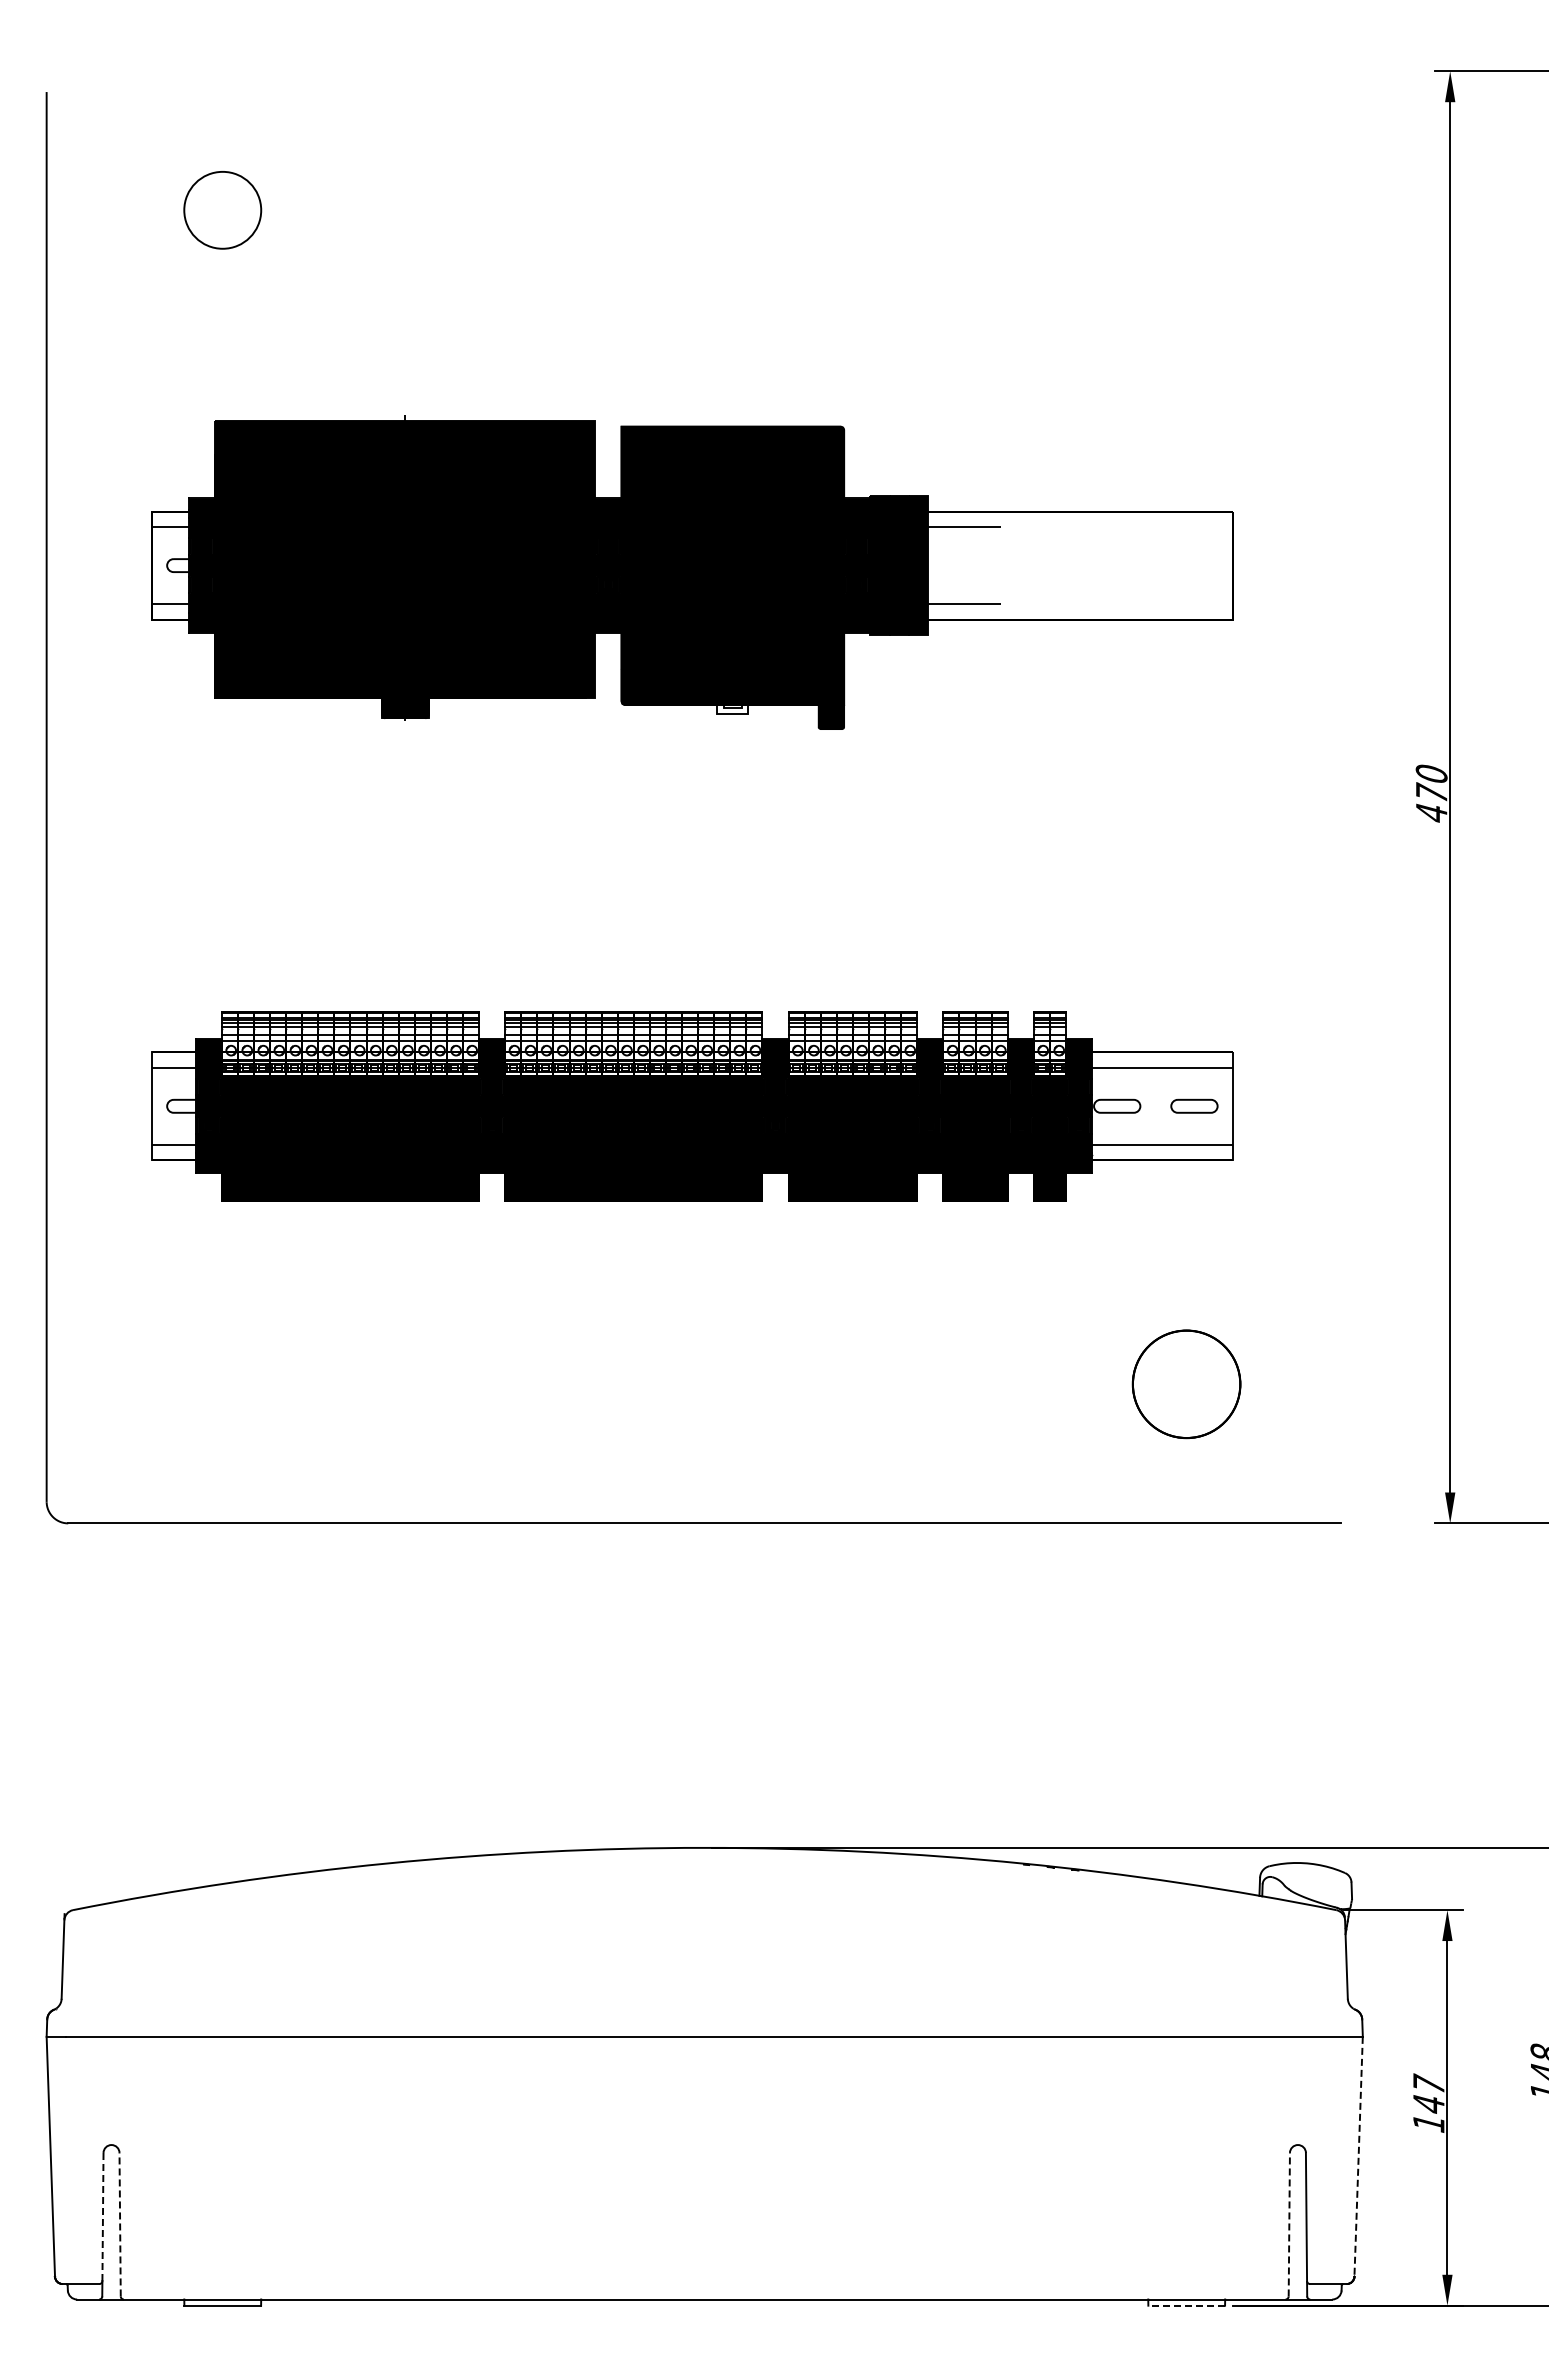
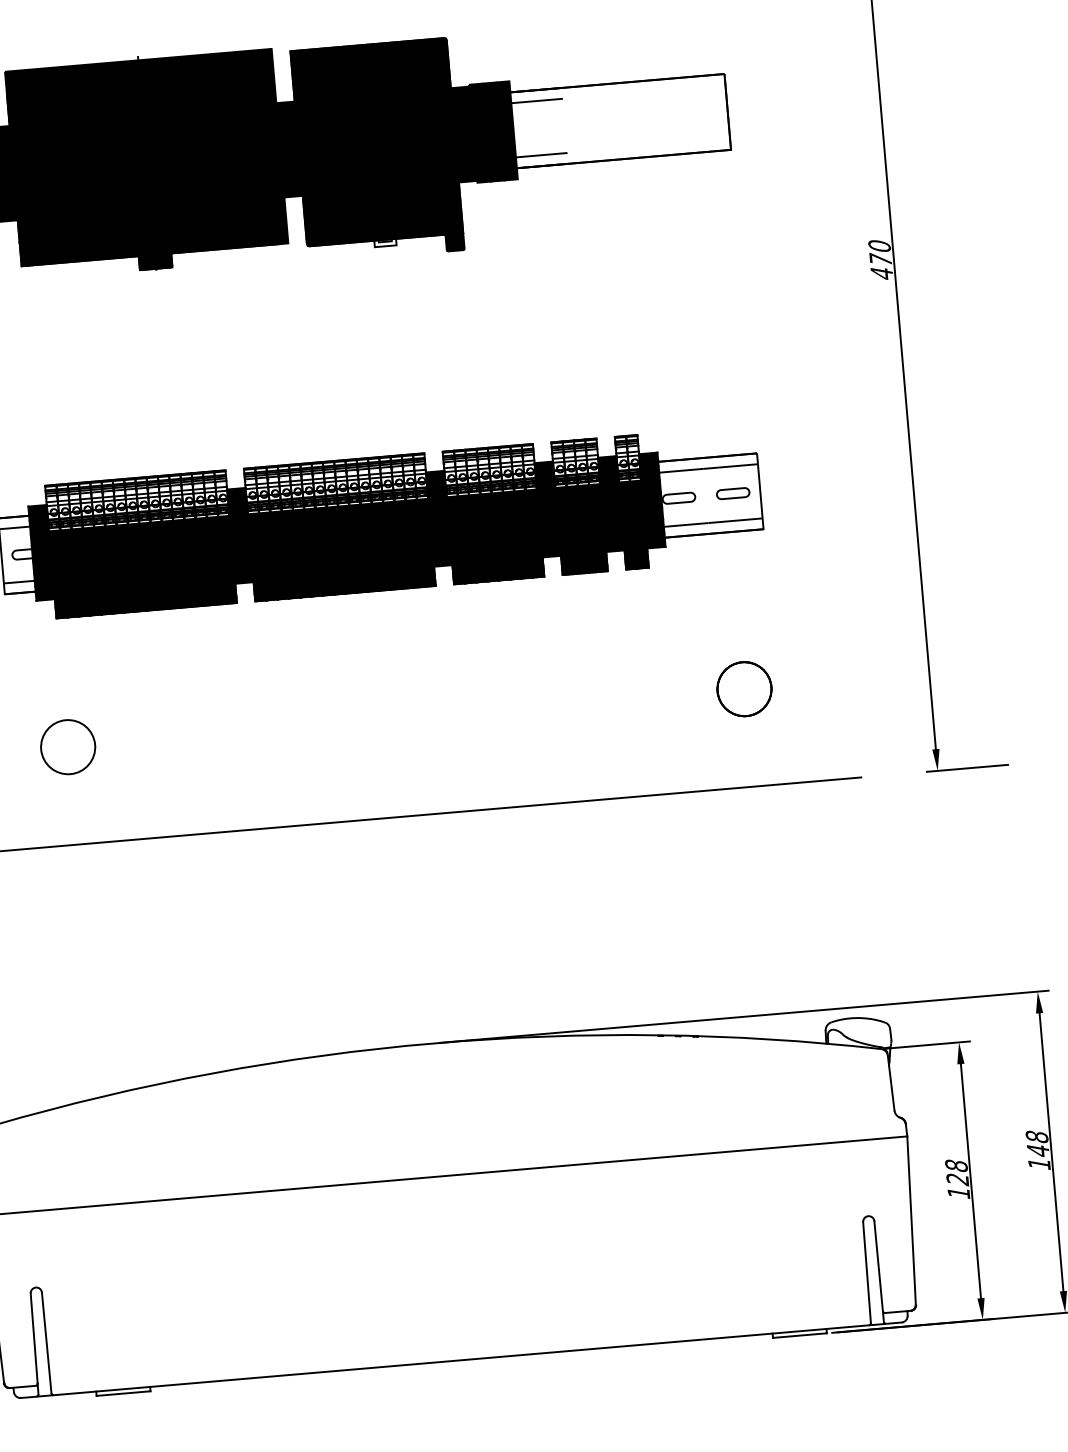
circle: (222, 1384) -> (67, 747), added
part: (1186, 1384) -> (744, 689), size x0.71
text: (1428, 2094) -> (956, 1172), 147 -> 128
line: (1358, 2157) -> (911, 1221), dashed -> solid
line: (102, 2216) -> (33, 1338), dashed -> solid
line: (120, 2224) -> (46, 1342), dashed -> solid
line: (1289, 2224) -> (867, 1272), dashed -> solid
line: (1186, 2305) -> (799, 1335), dashed -> solid

